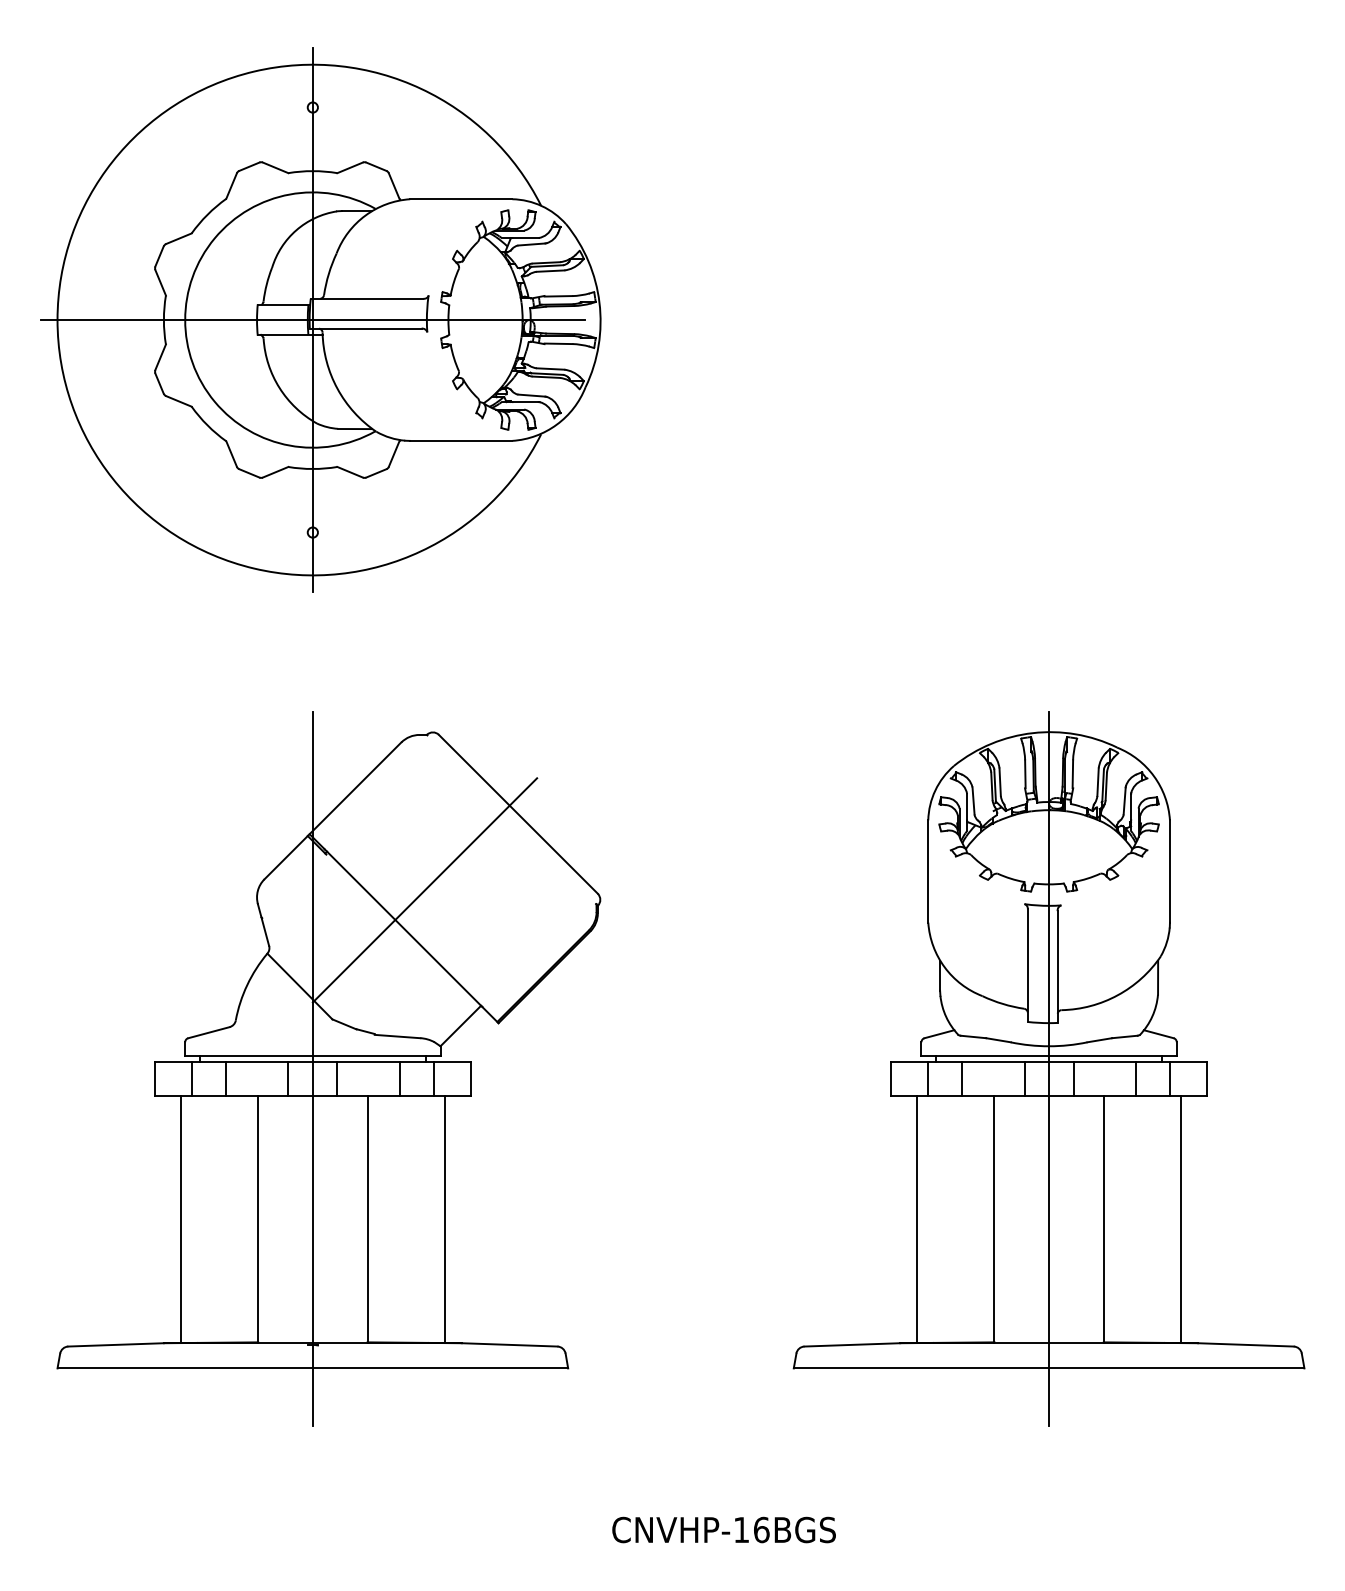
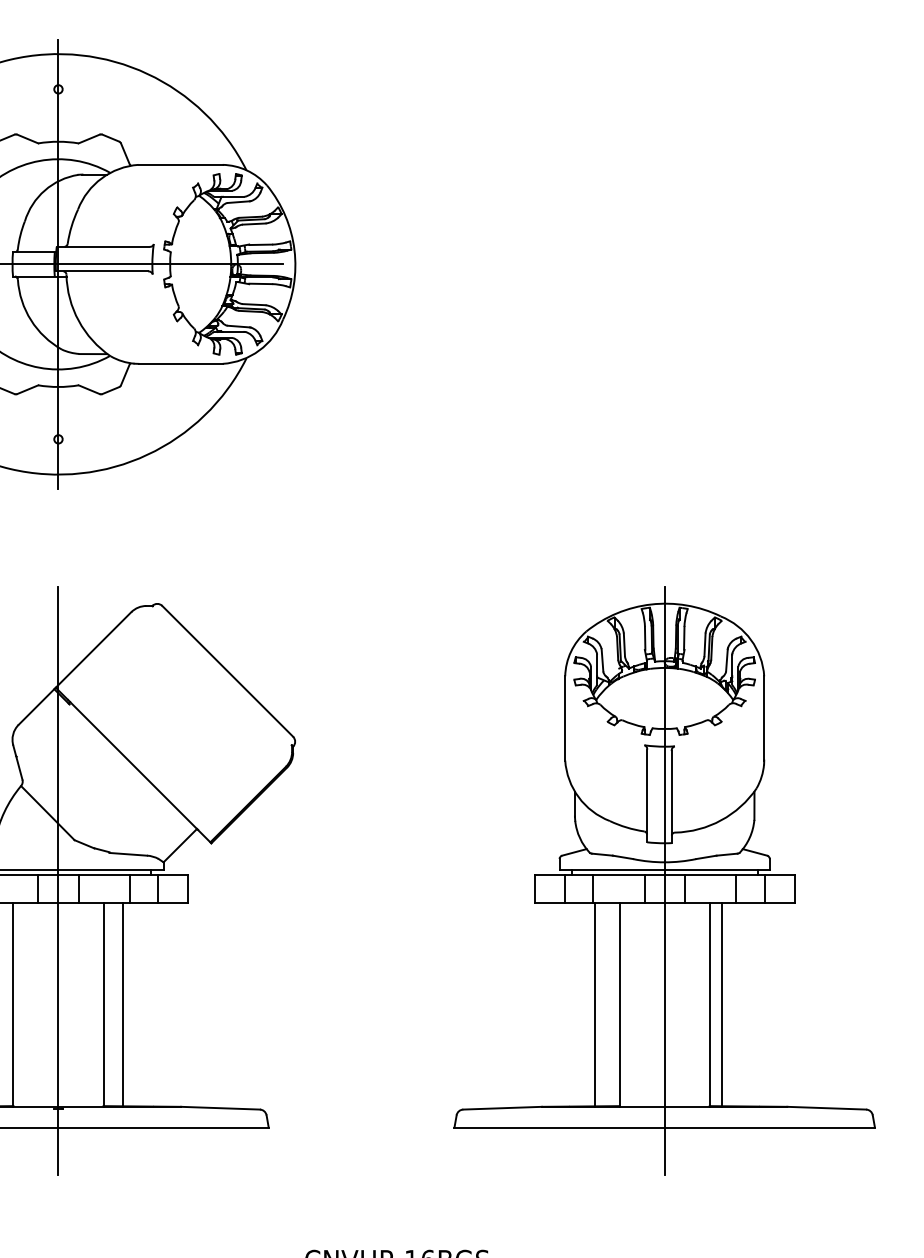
line: (424, 890) -> (150, 734), removed
line: (444, 1219) -> (123, 1004), moved
line: (917, 1219) -> (595, 1004), moved
line: (1181, 1219) -> (722, 1004), moved

